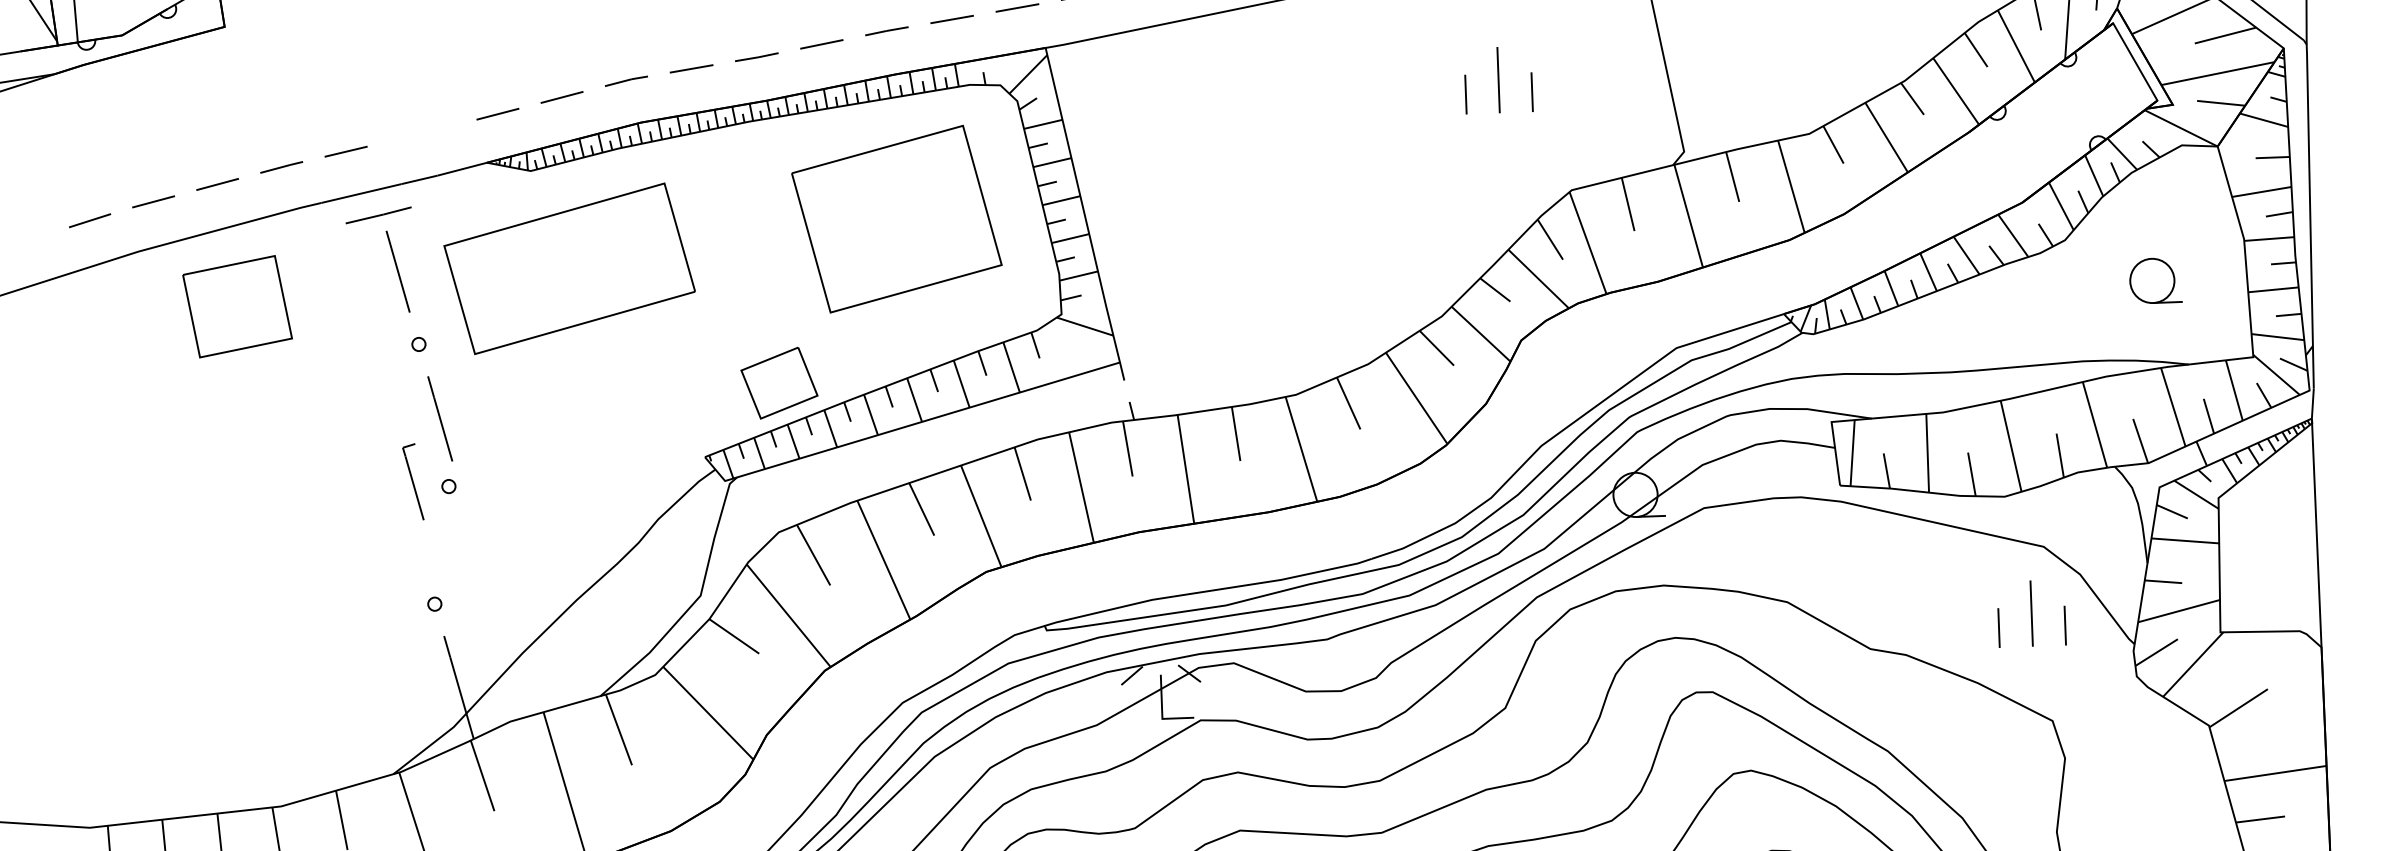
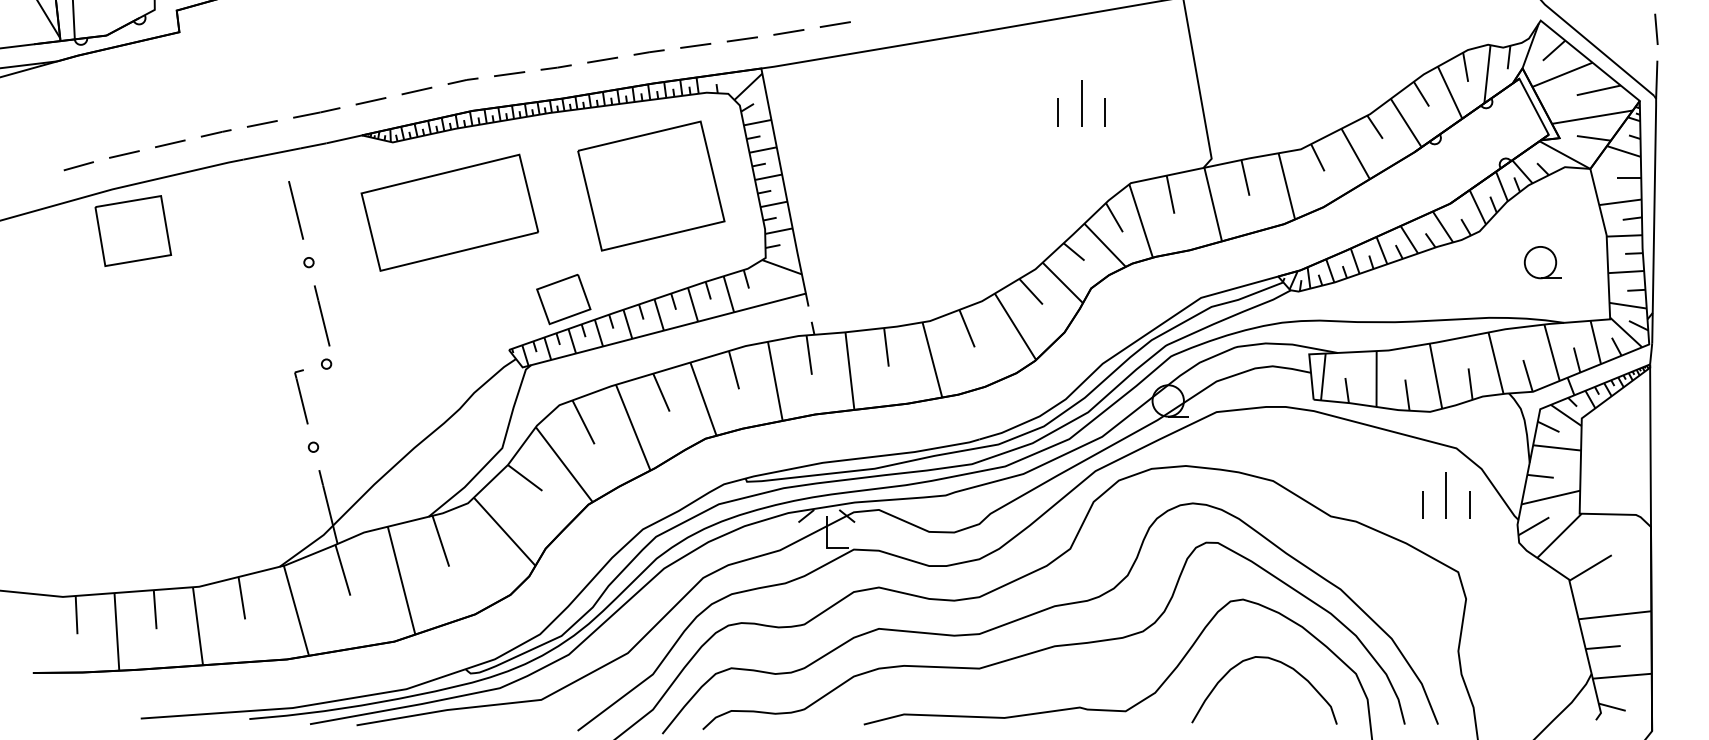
line: (378, 214) -> (316, 112), moved
part: (569, 268) -> (449, 212), moved
part: (237, 305) -> (133, 230), moved
part: (413, 481) -> (301, 396), moved

